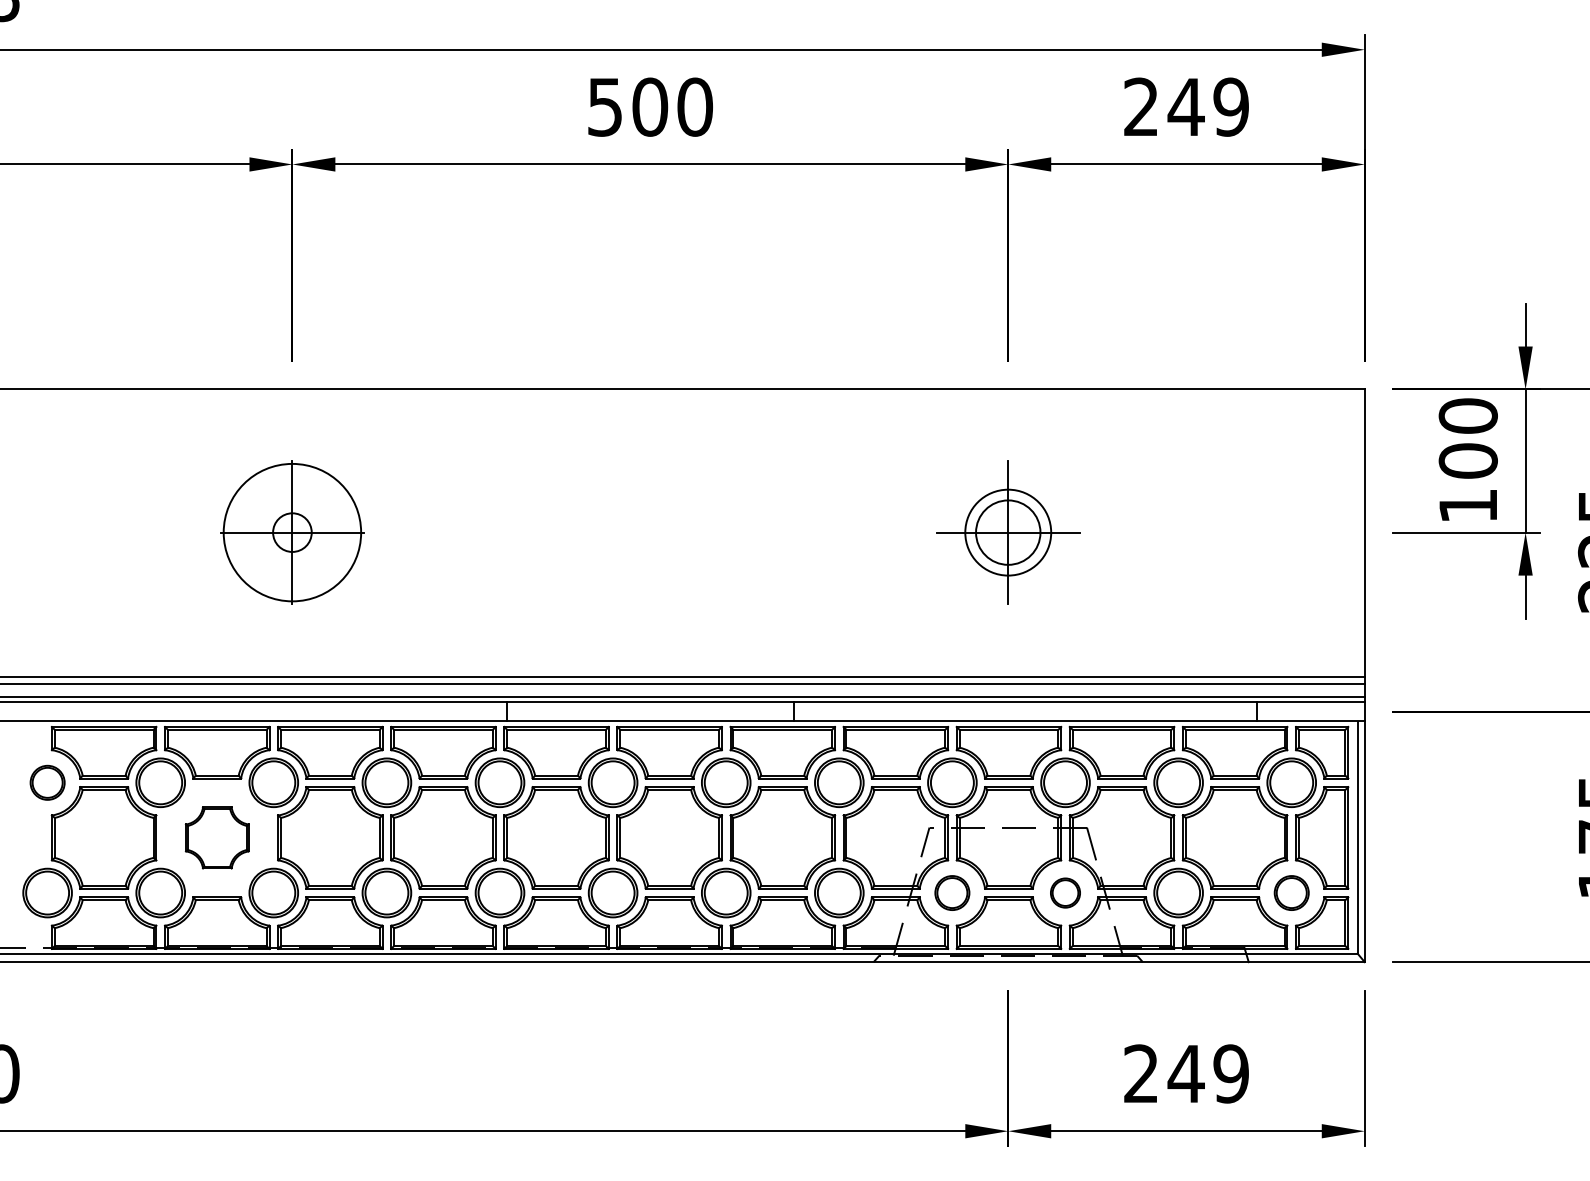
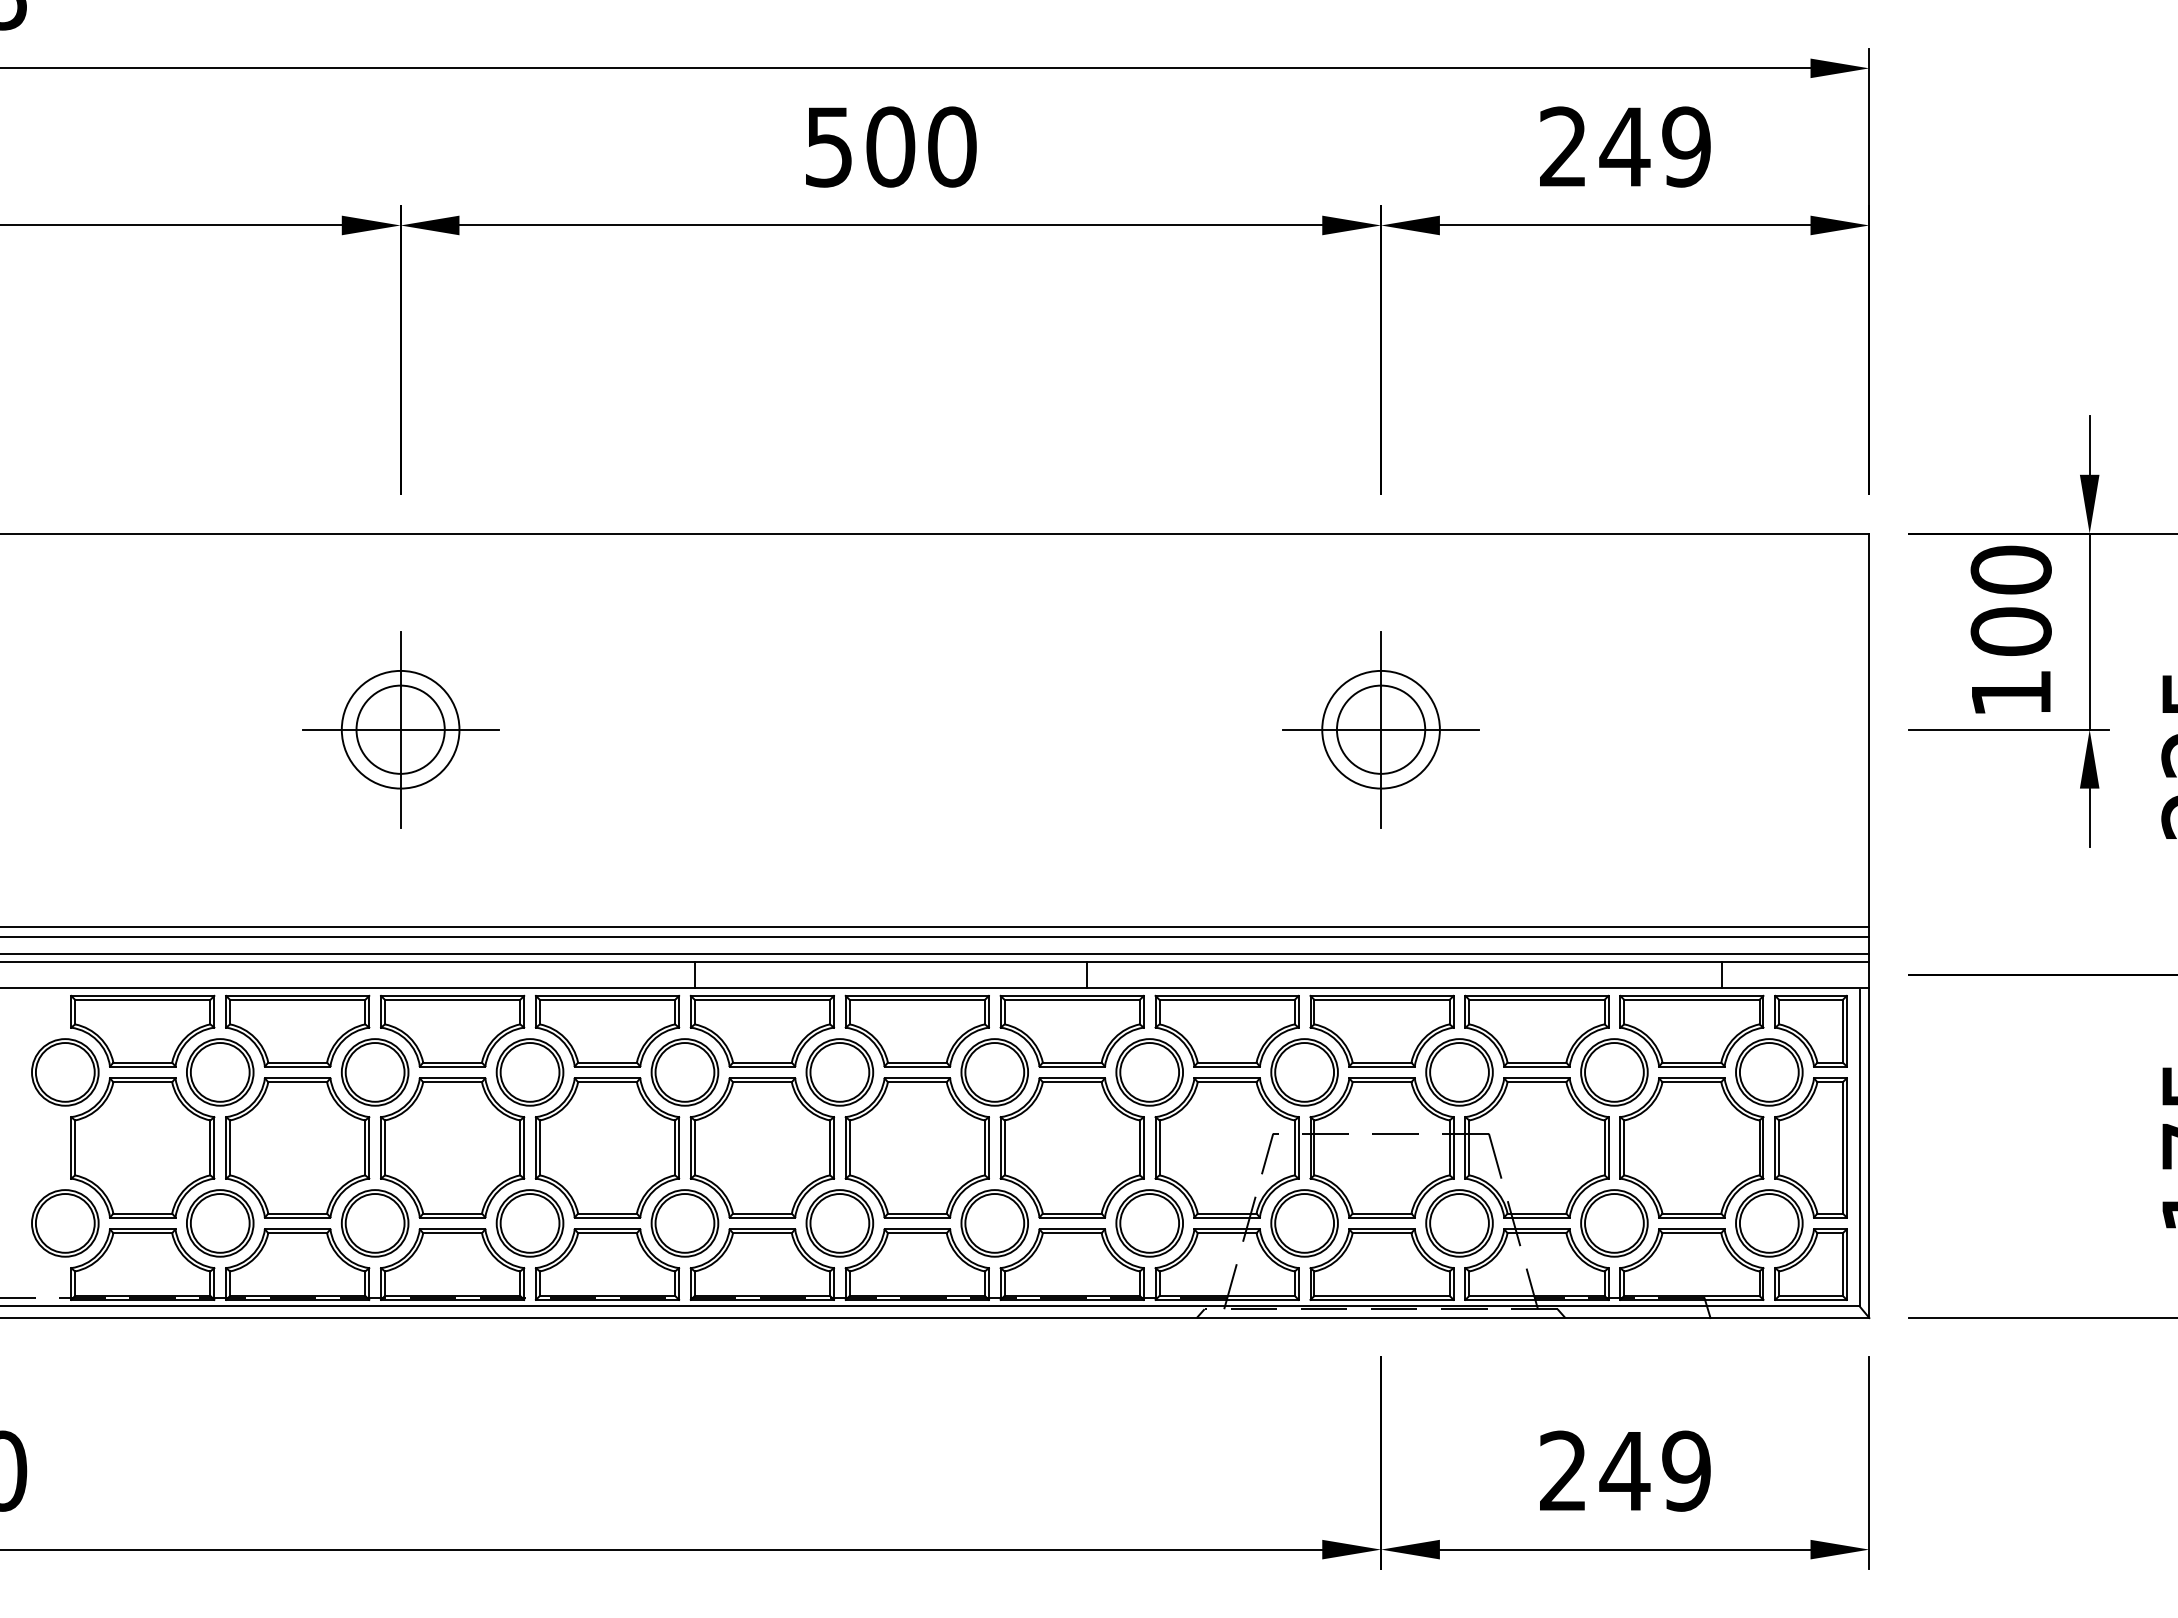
circle: (292, 532) -> (400, 729), size x0.62
circle: (292, 532) -> (400, 729), size x1.67
part: (47, 782) -> (65, 1072), size x1.43
part: (217, 837) -> (297, 1147), size x1.67
part: (952, 893) -> (1304, 1223), size x1.43
part: (1065, 893) -> (1459, 1223), size x1.67
part: (1291, 893) -> (1769, 1223), size x1.43

